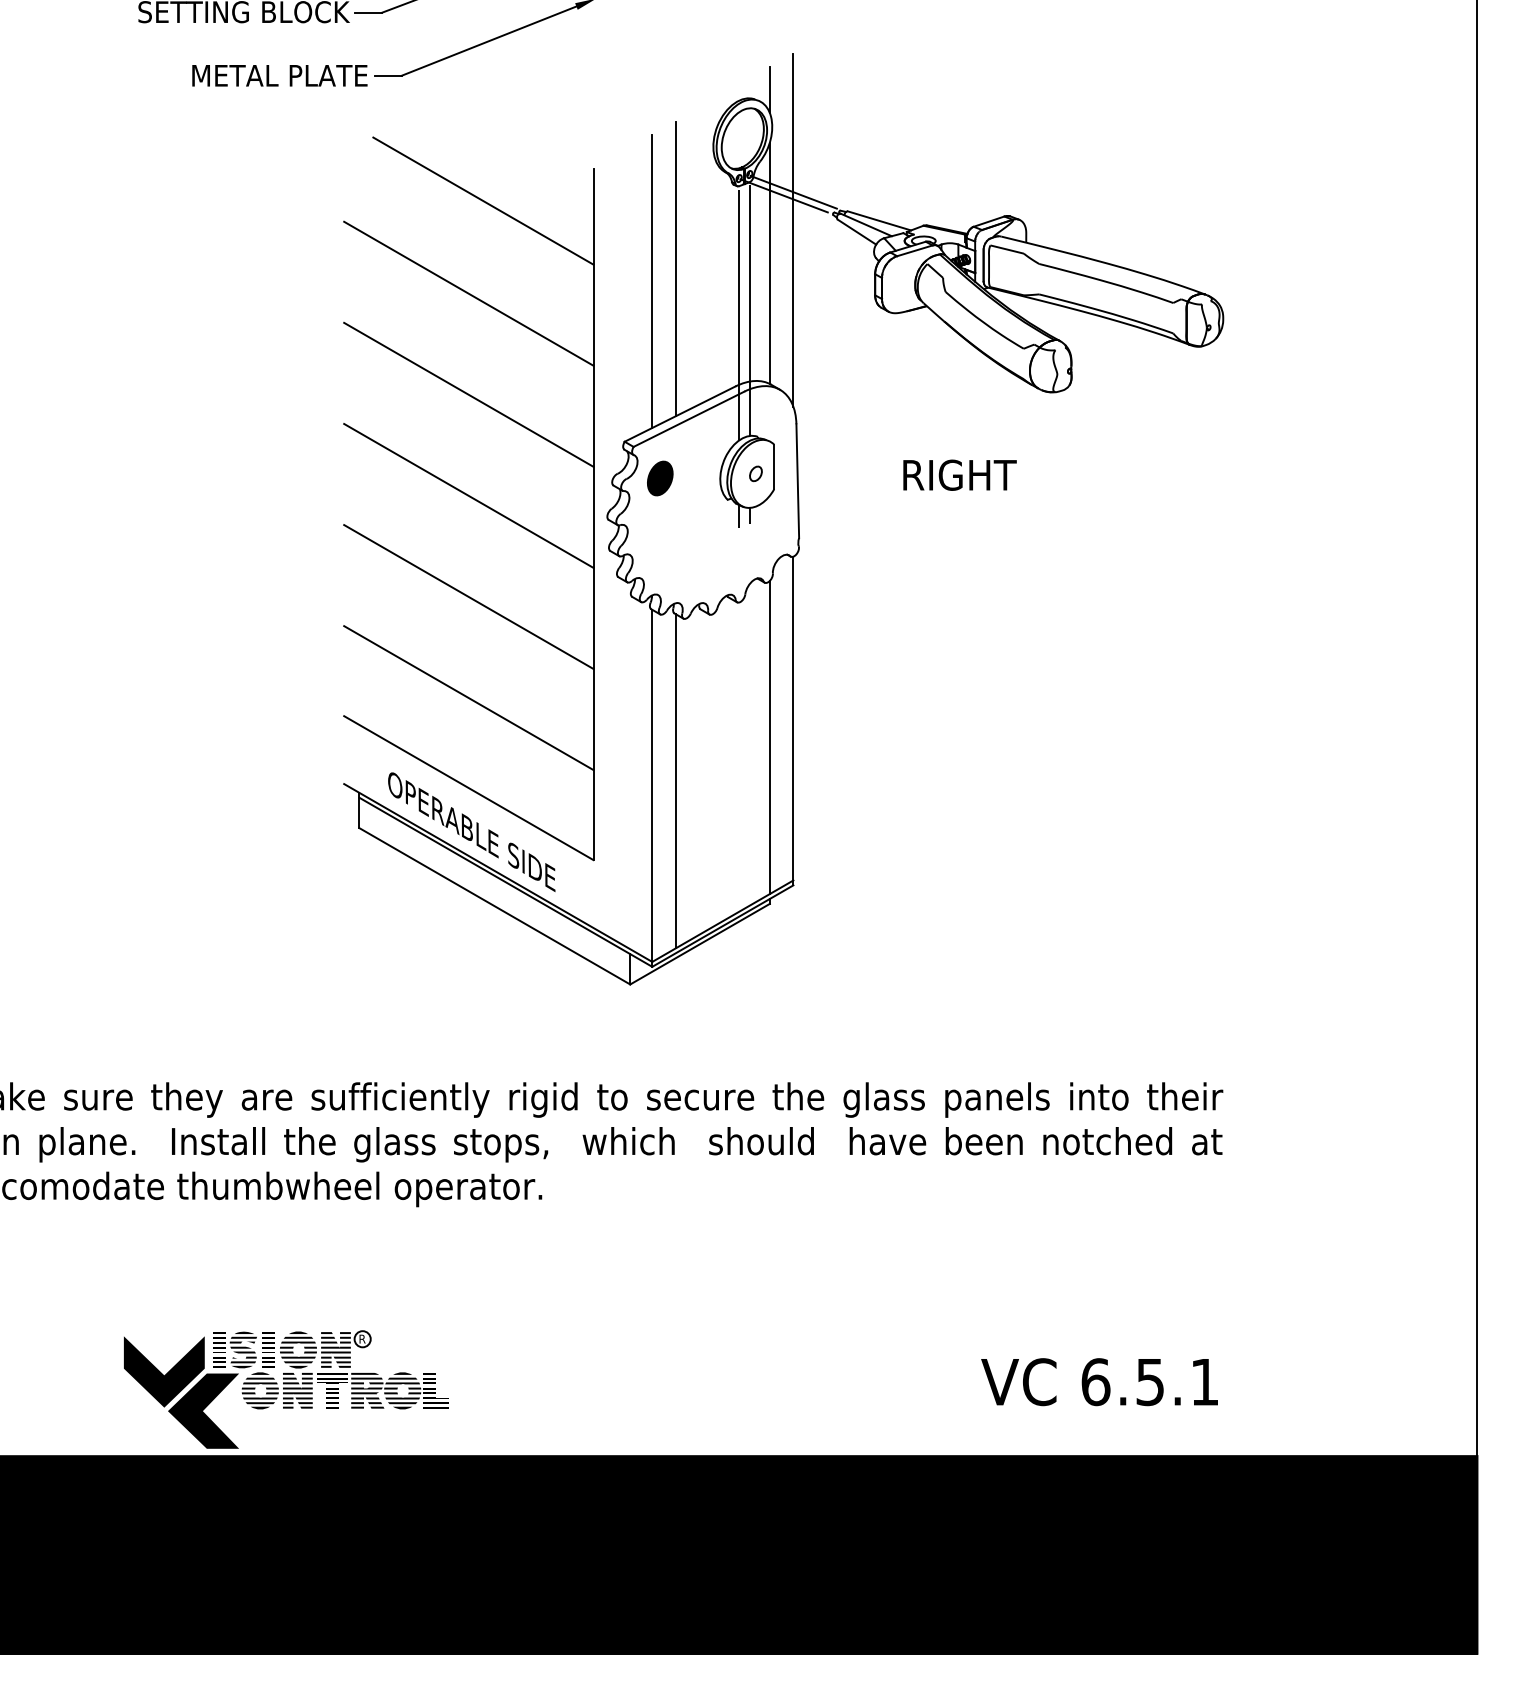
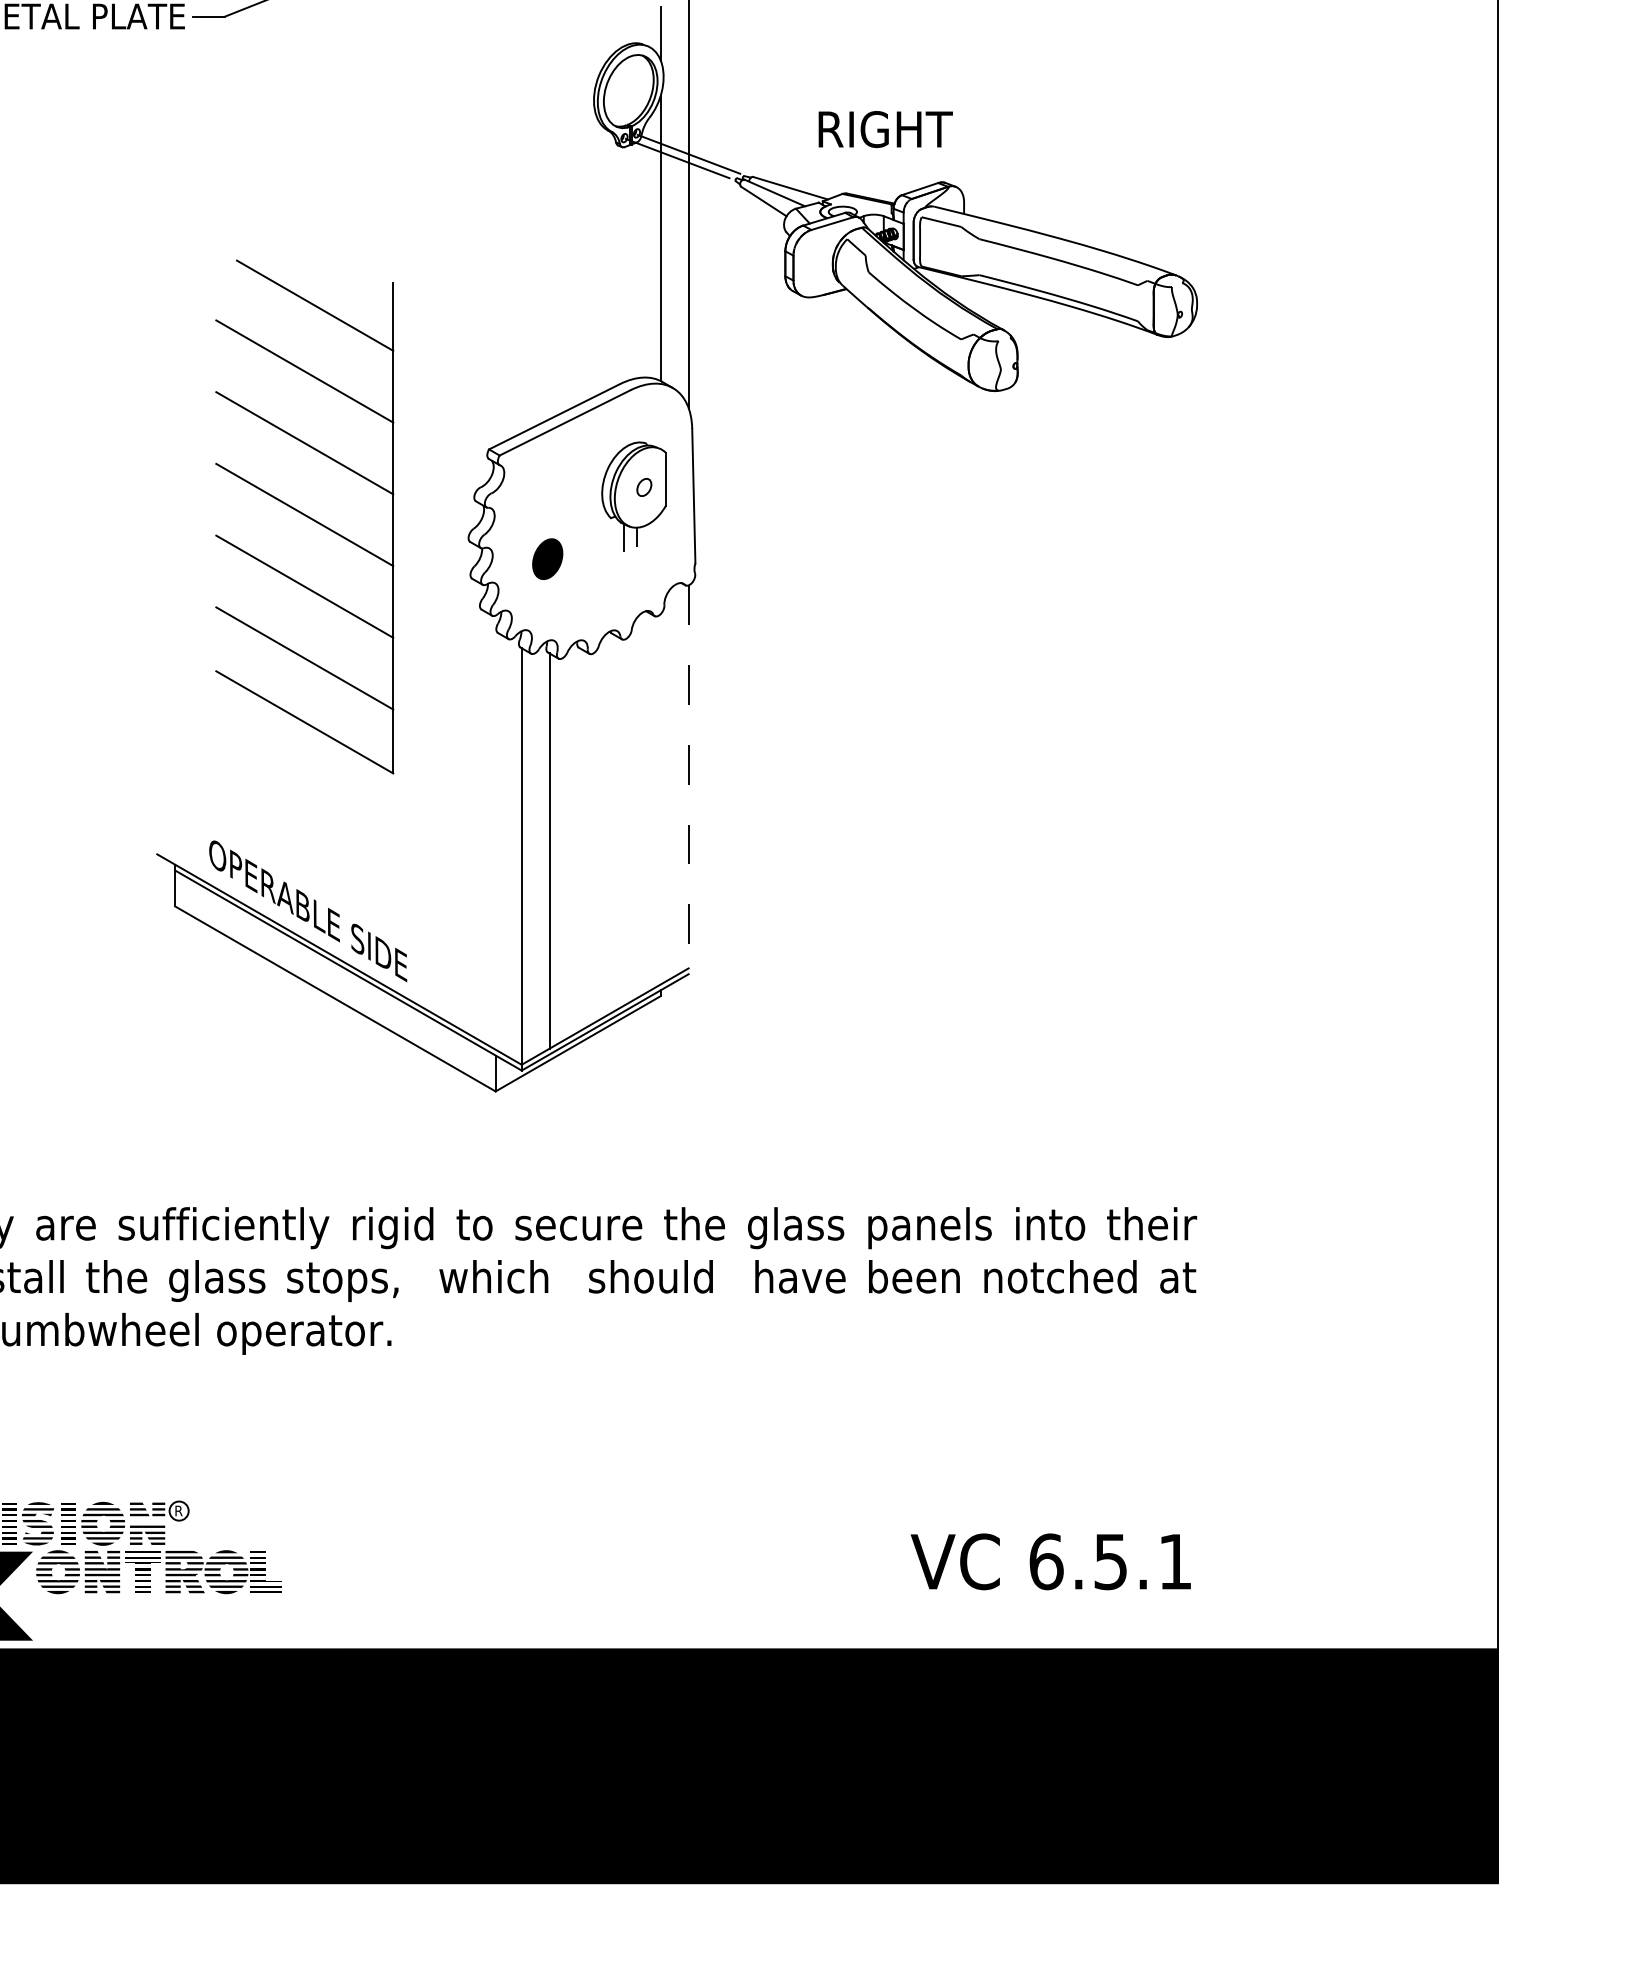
line: (675, 268) -> (549, 244), removed
line: (652, 281) -> (521, 259), removed
line: (749, 310) -> (636, 294), removed
line: (739, 314) -> (624, 298), removed
text: (959, 474) -> (885, 128), moved
part: (660, 478) -> (547, 559), moved
part: (468, 498) -> (304, 516), size x0.6
line: (793, 721) -> (688, 780), solid -> dashed
line: (769, 737) -> (660, 799), removed
fill: (335, 1347) -> (146, 1520), removed

